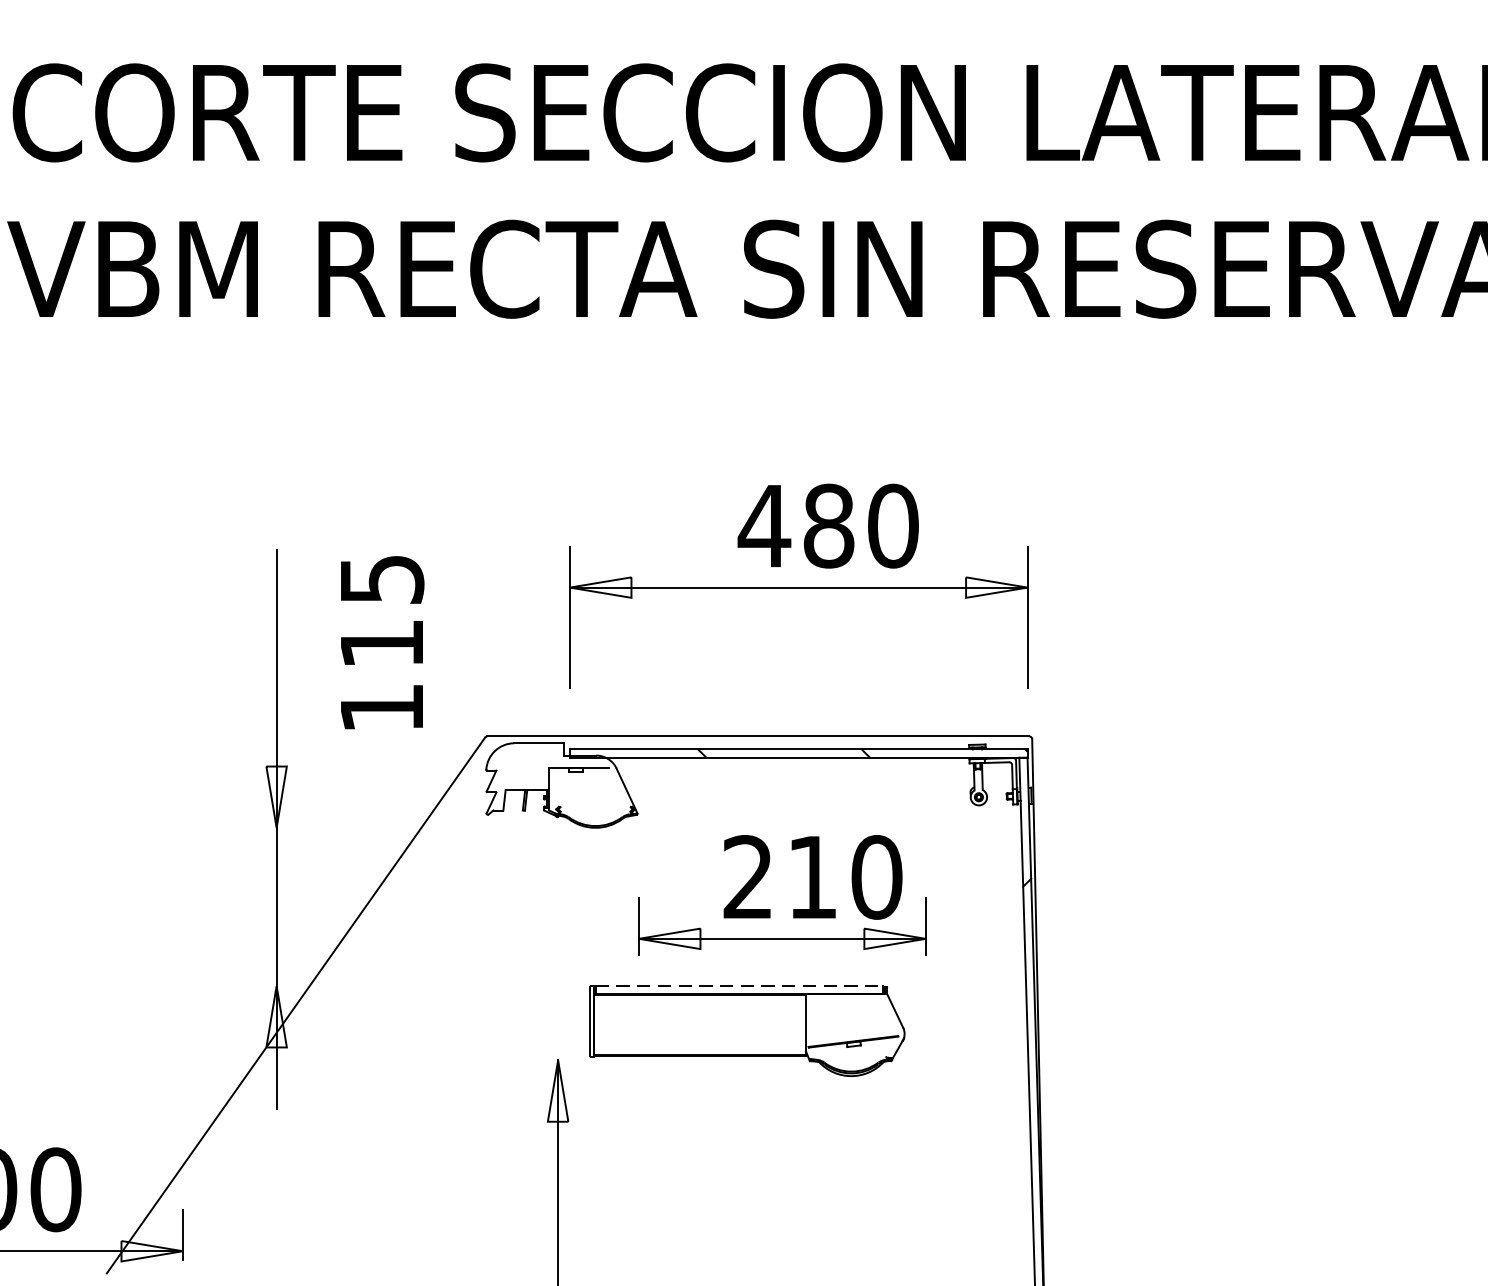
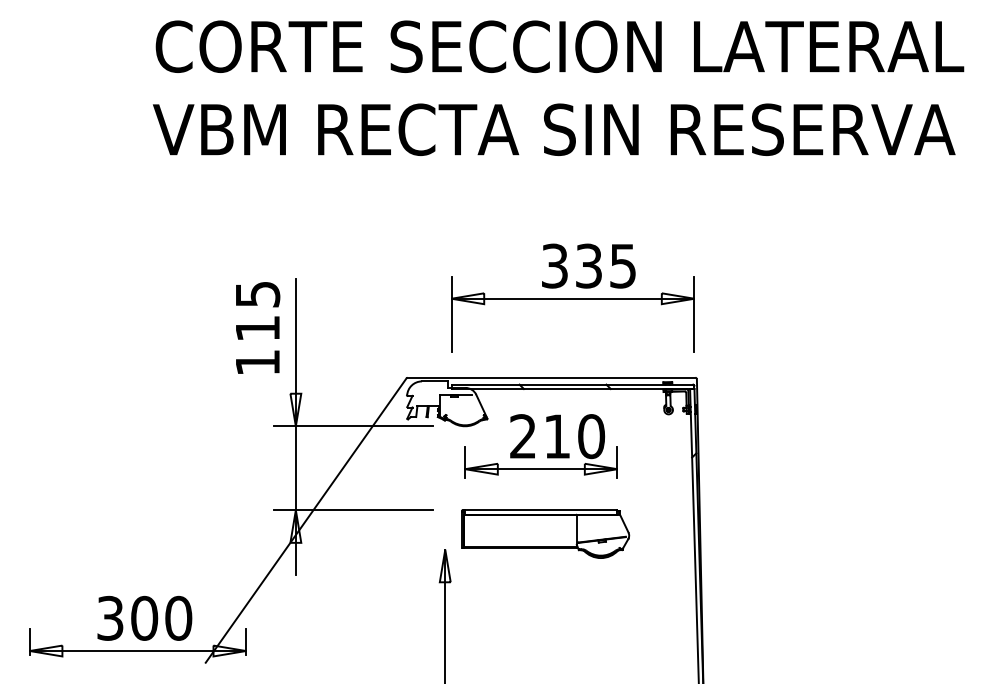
text: (827, 524) -> (588, 265), 480 -> 335
text: (383, 641) -> (258, 327), moved
line: (385, 828) -> (353, 426), added
part: (769, 909) -> (534, 453), moved
line: (385, 986) -> (353, 510), added
line: (739, 986) -> (541, 510), dashed -> solid

